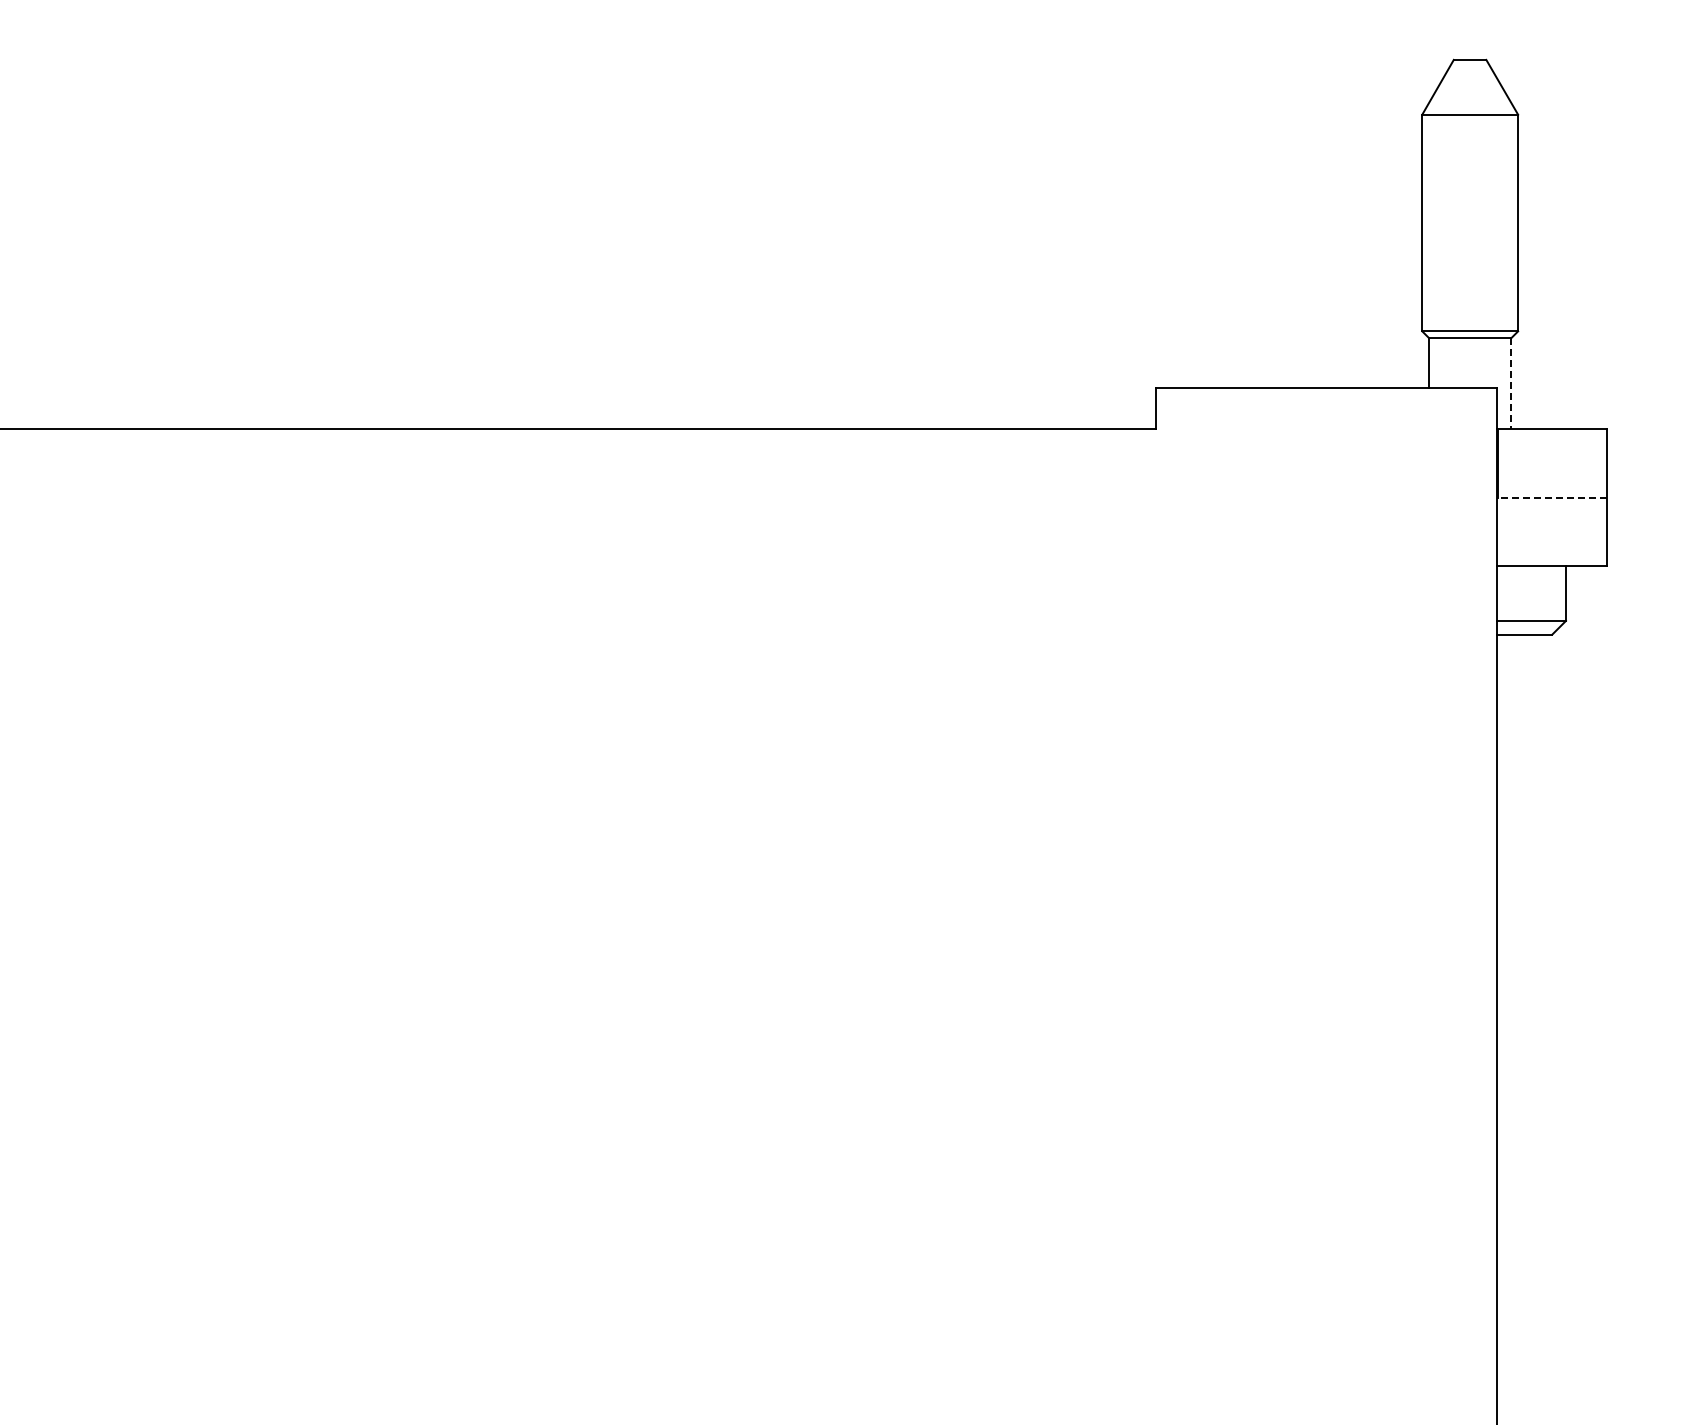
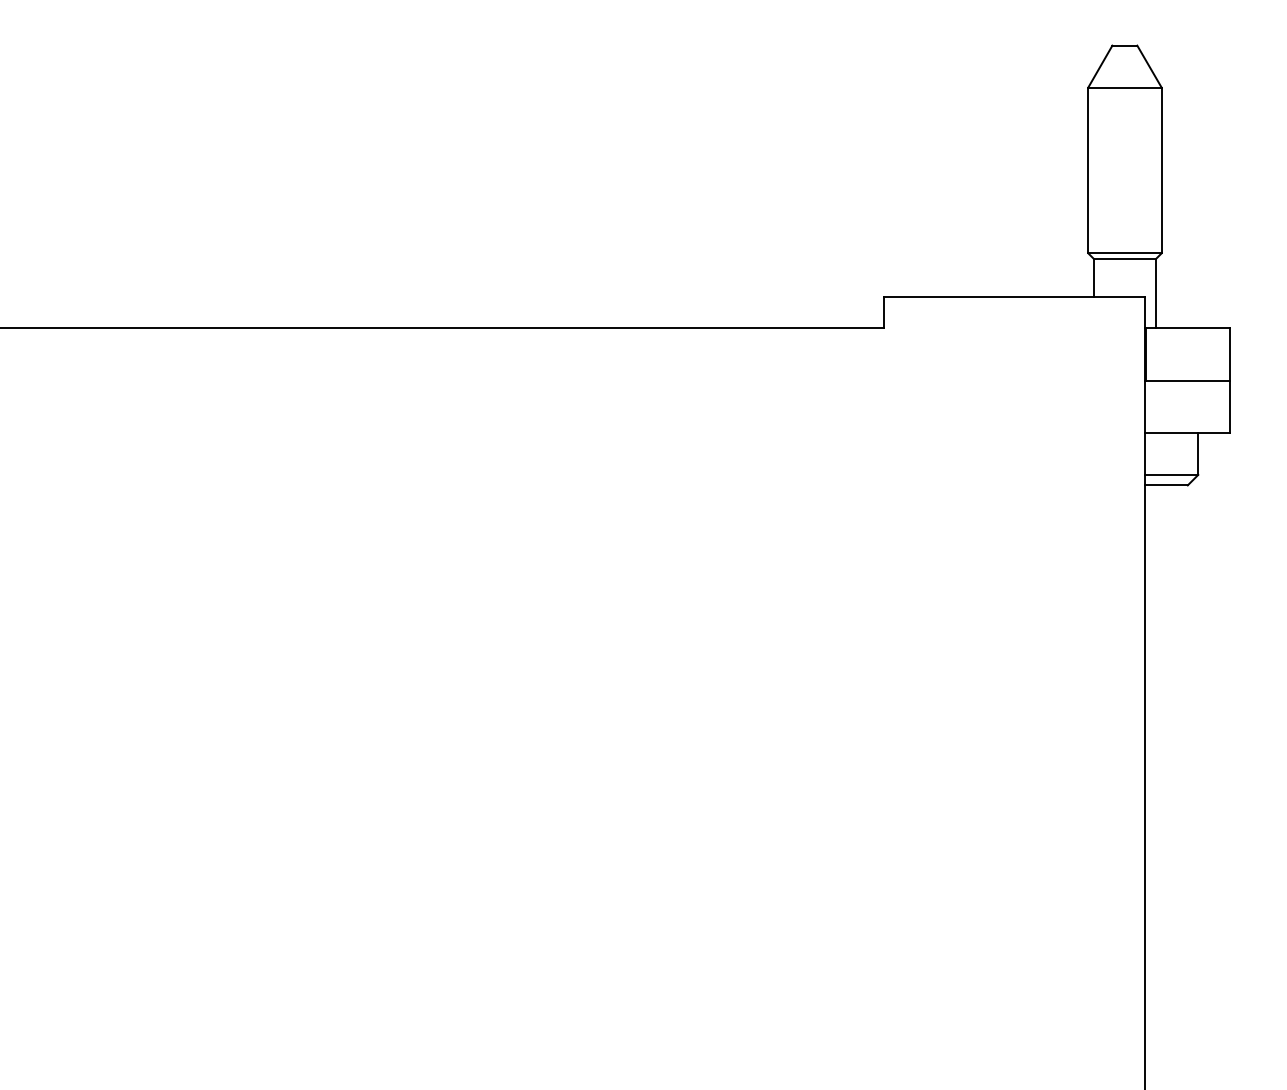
line: (1511, 383) -> (1156, 293), dashed -> solid
line: (1551, 497) -> (1187, 380), dashed -> solid

